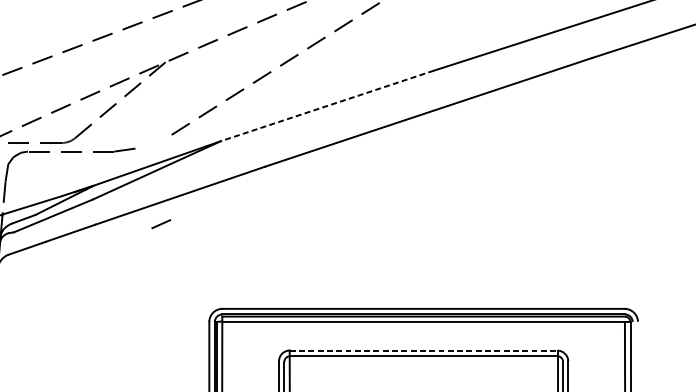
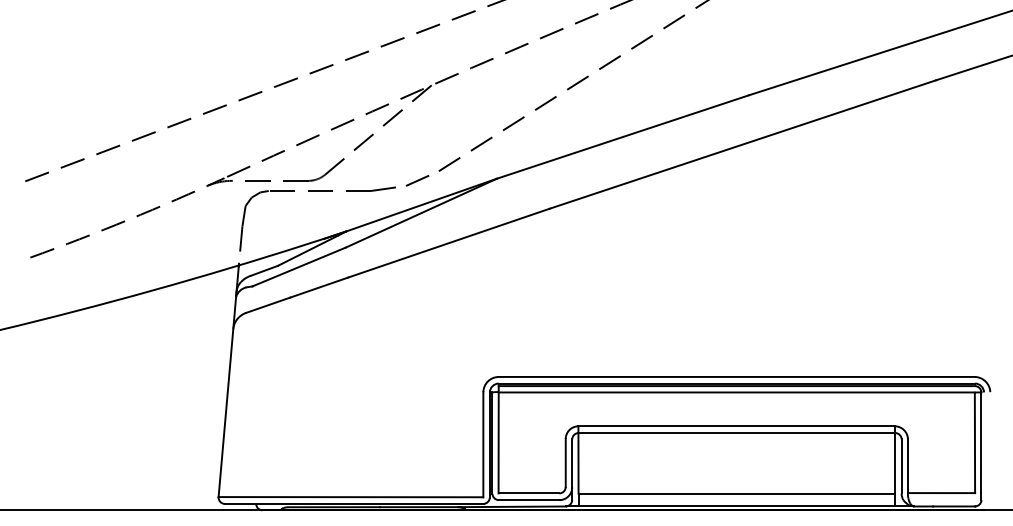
line: (326, 106) -> (622, 137), dashed -> solid
line: (161, 223) -> (417, 180), moved
line: (424, 350) -> (737, 426), dashed -> solid

